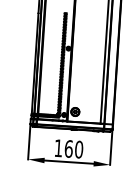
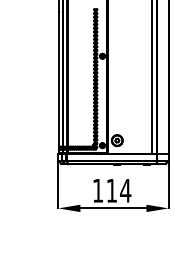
text: (73, 149) -> (118, 190), 160 -> 114

